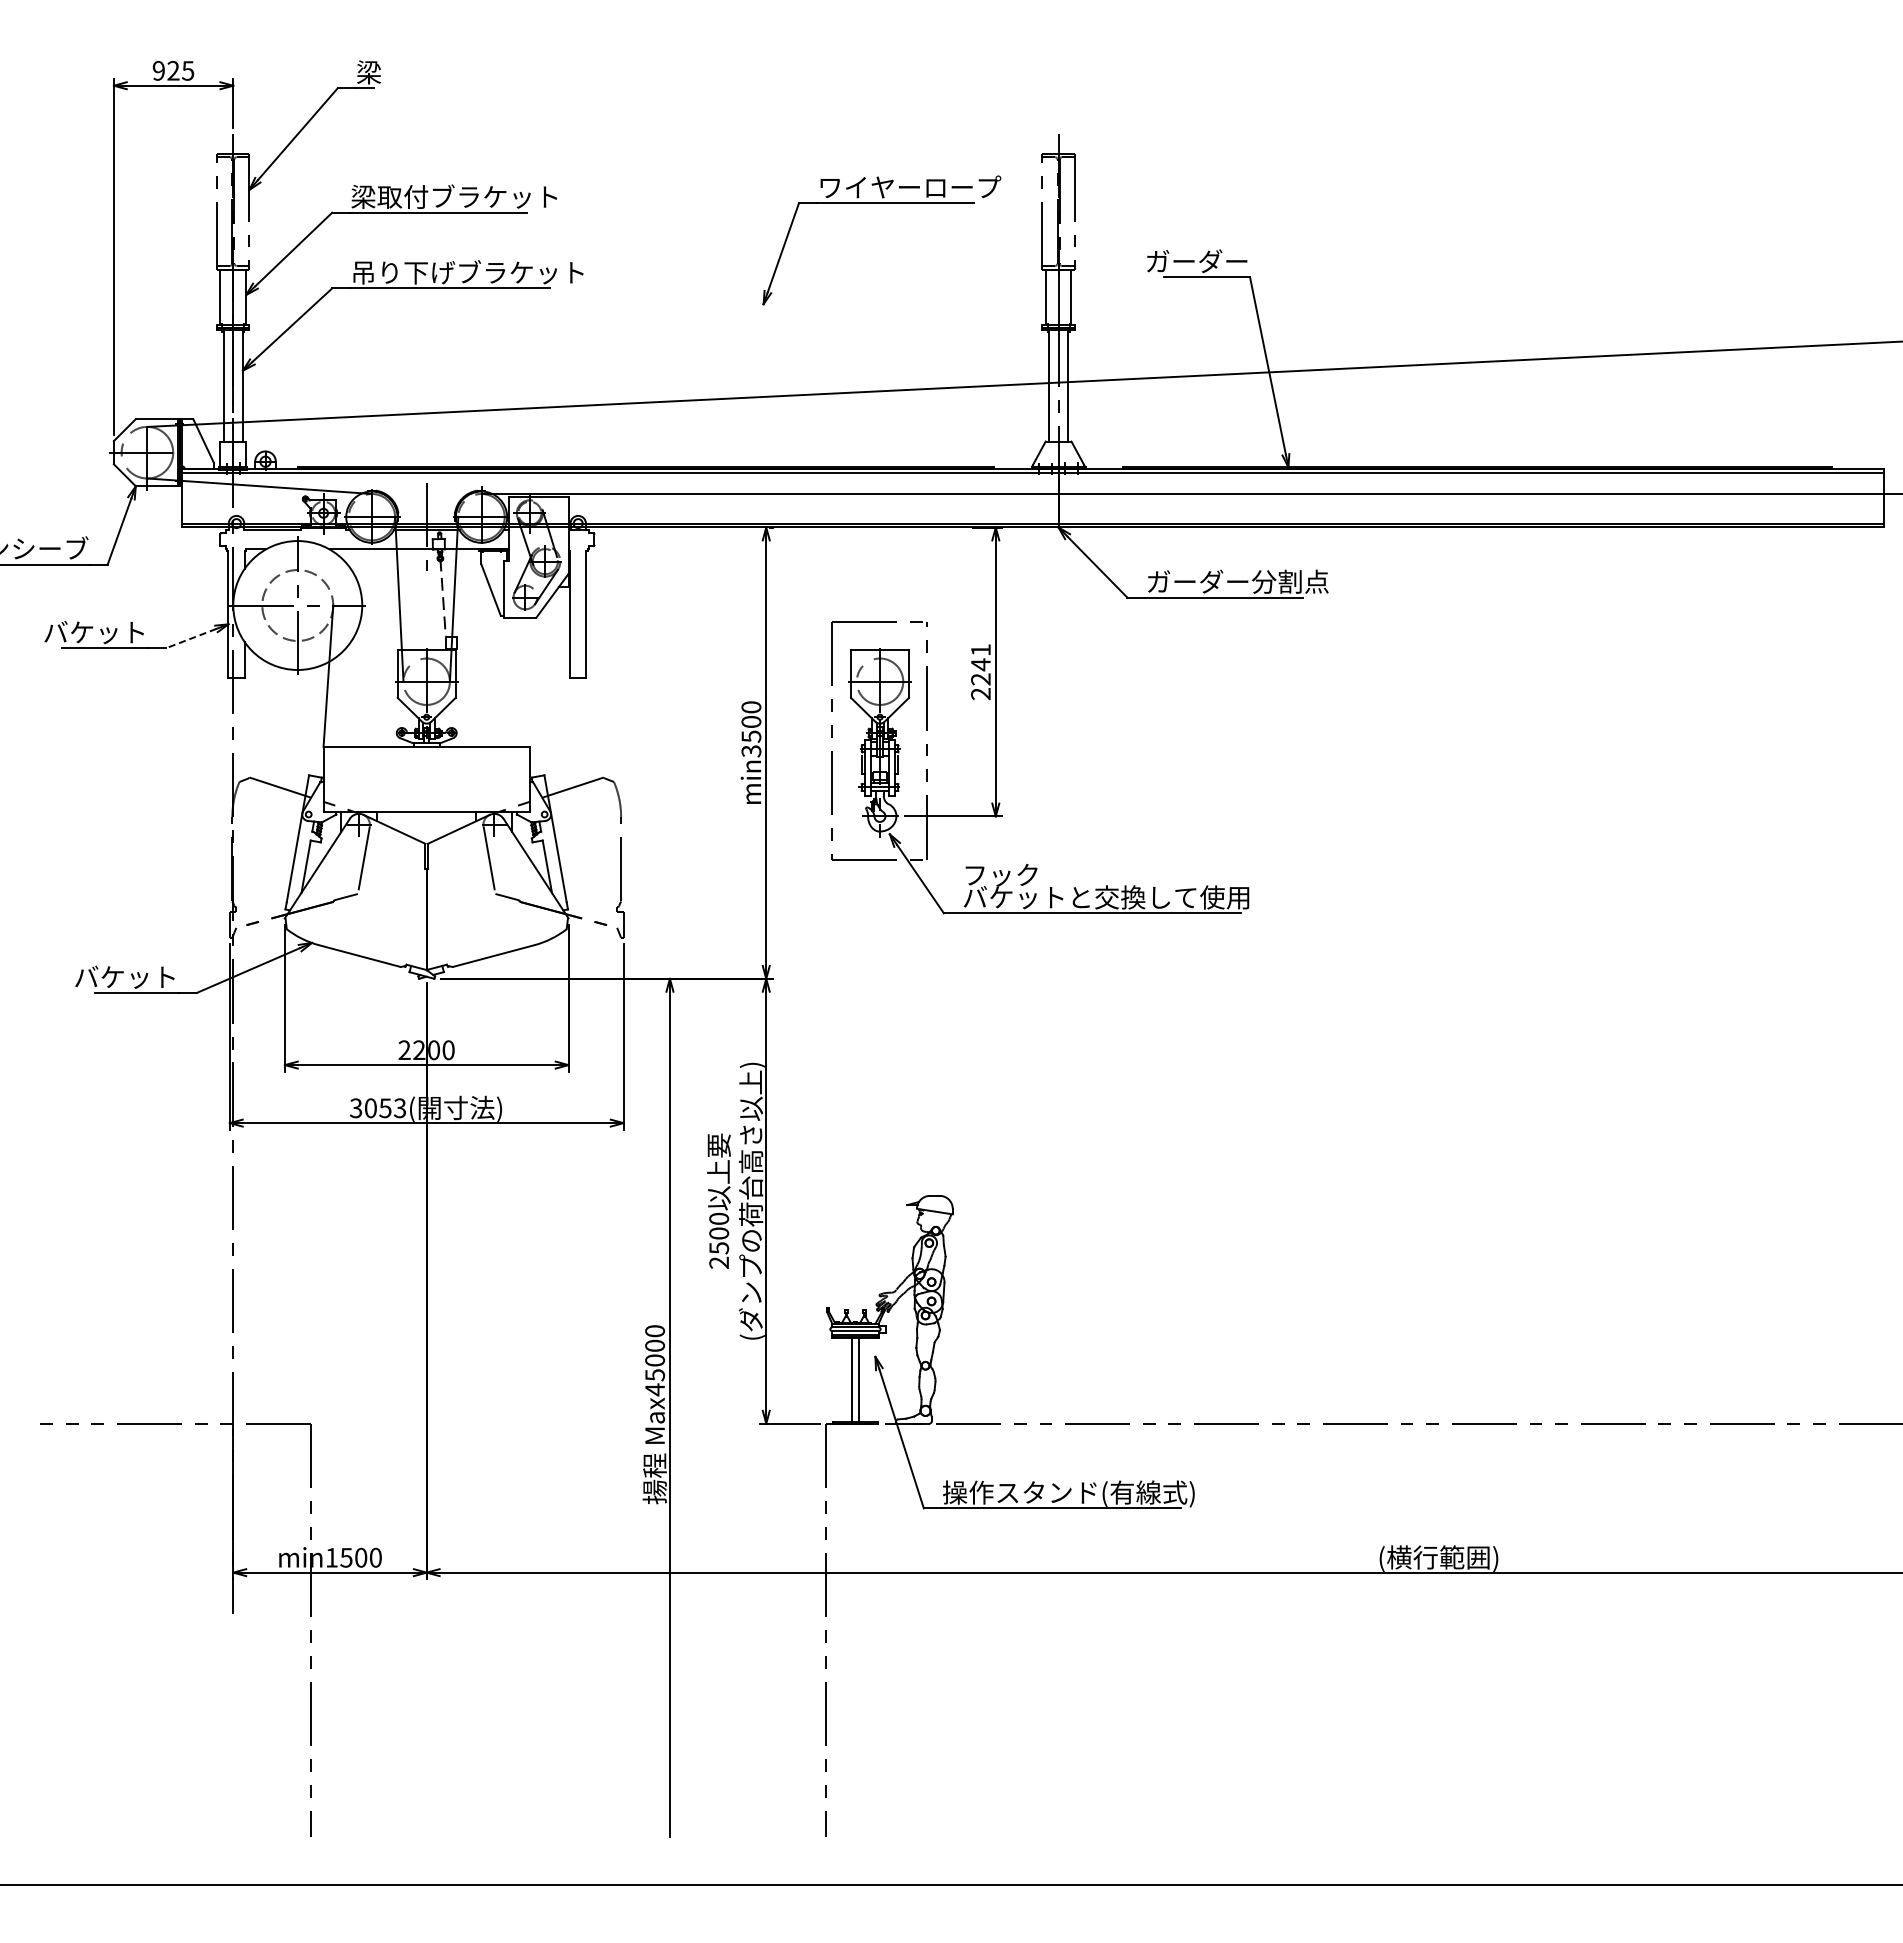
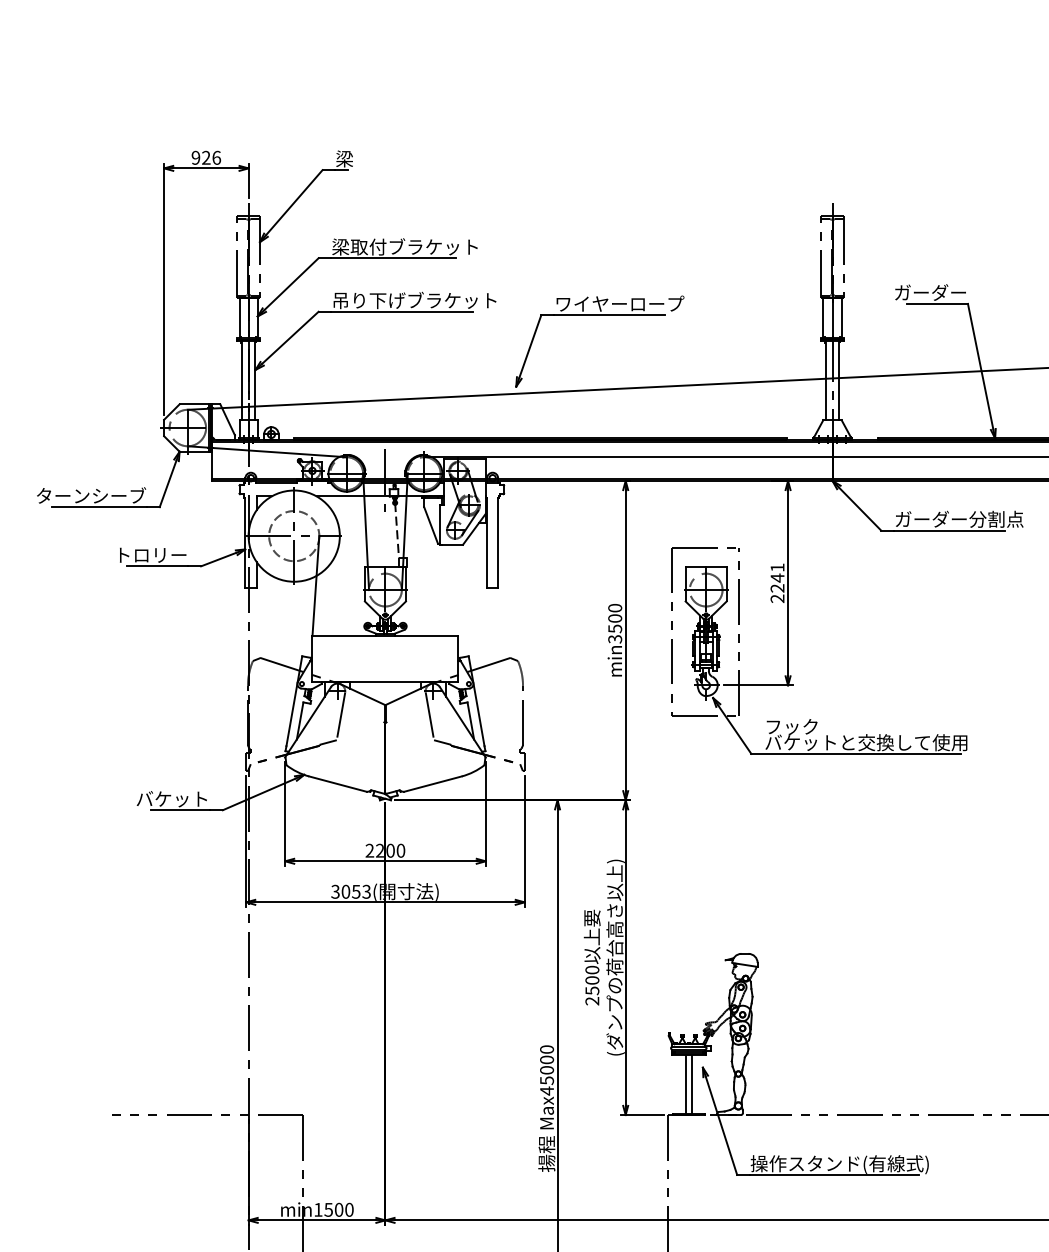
text: (187, 70) -> (216, 157), 925 -> 926
part: (881, 203) -> (599, 315), moved
text: (94, 632) -> (150, 555), バケット -> トロリー
line: (191, 638) -> (219, 559), dashed -> solid

